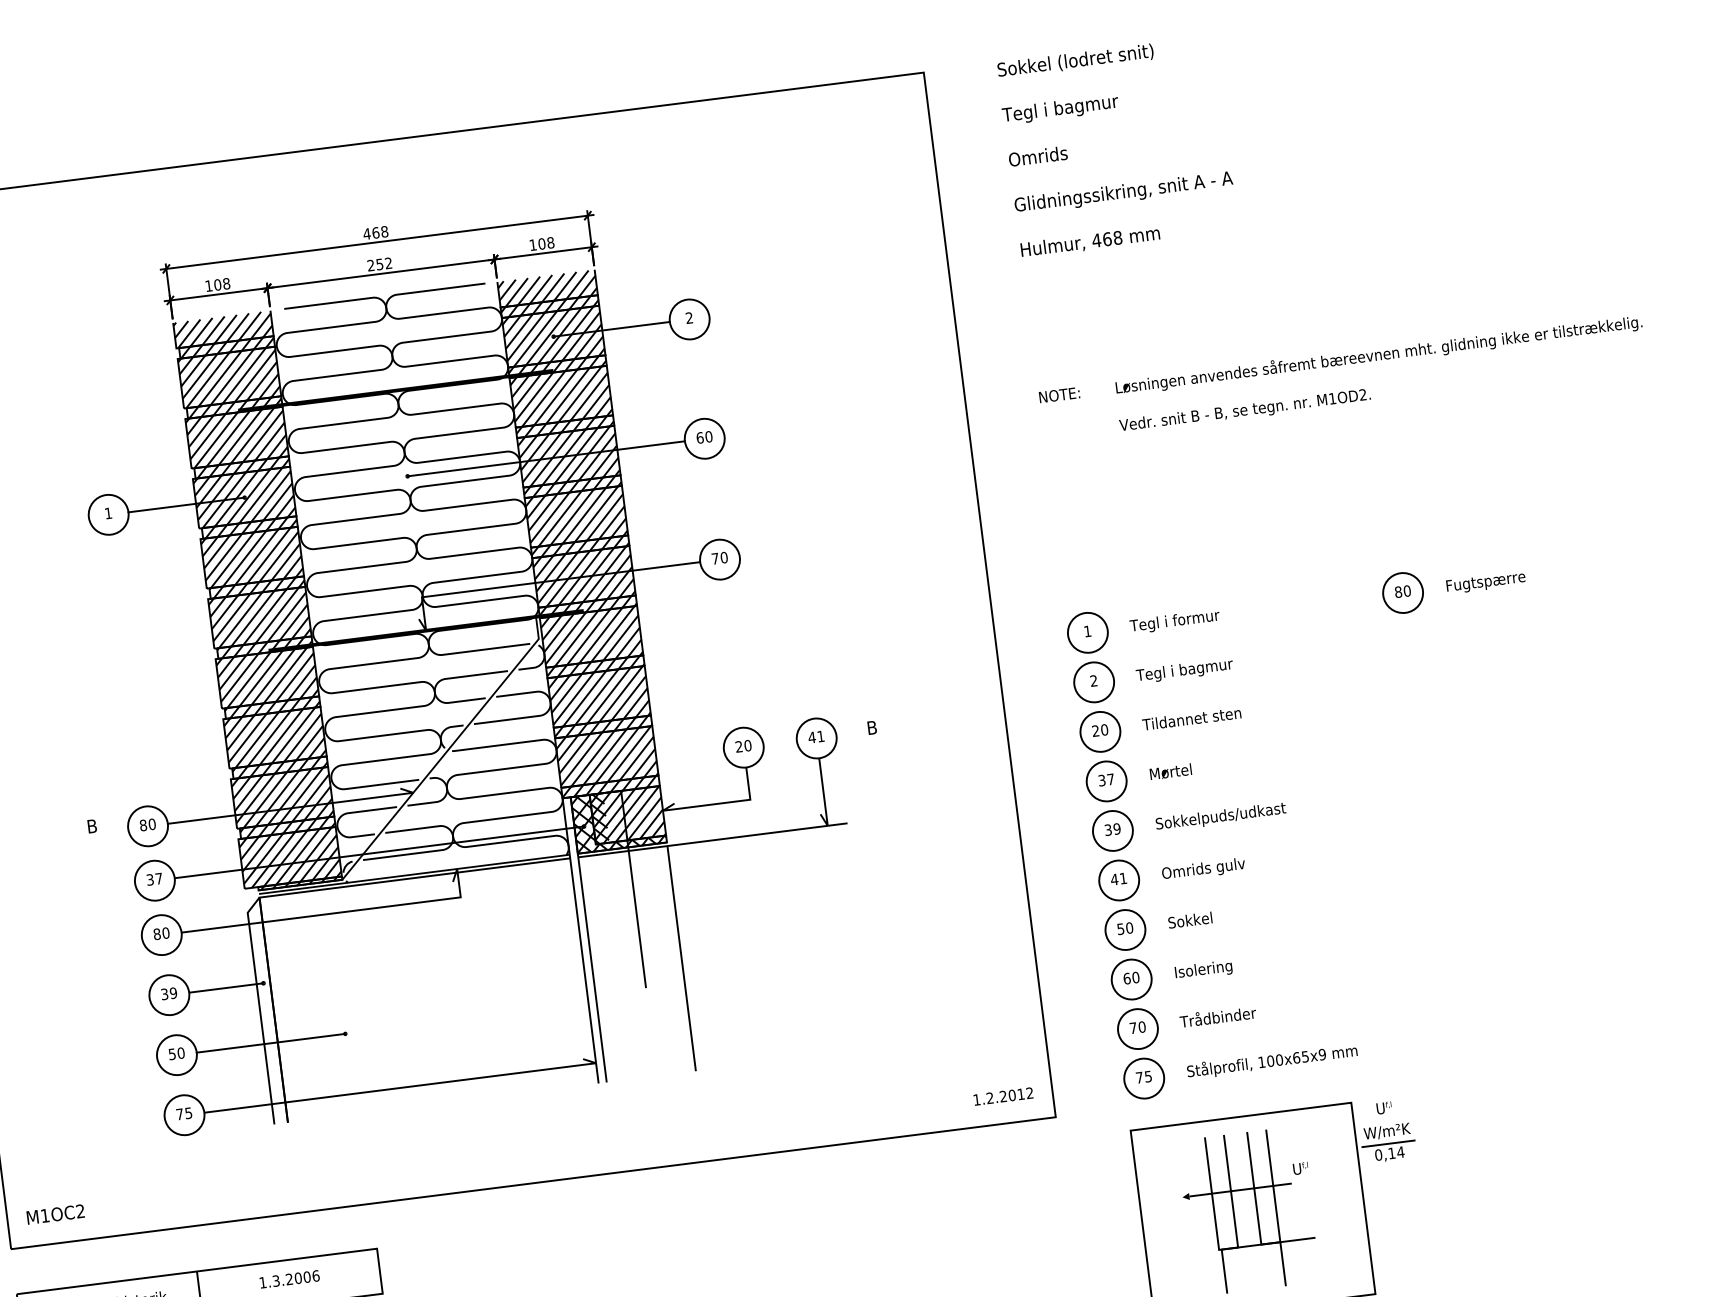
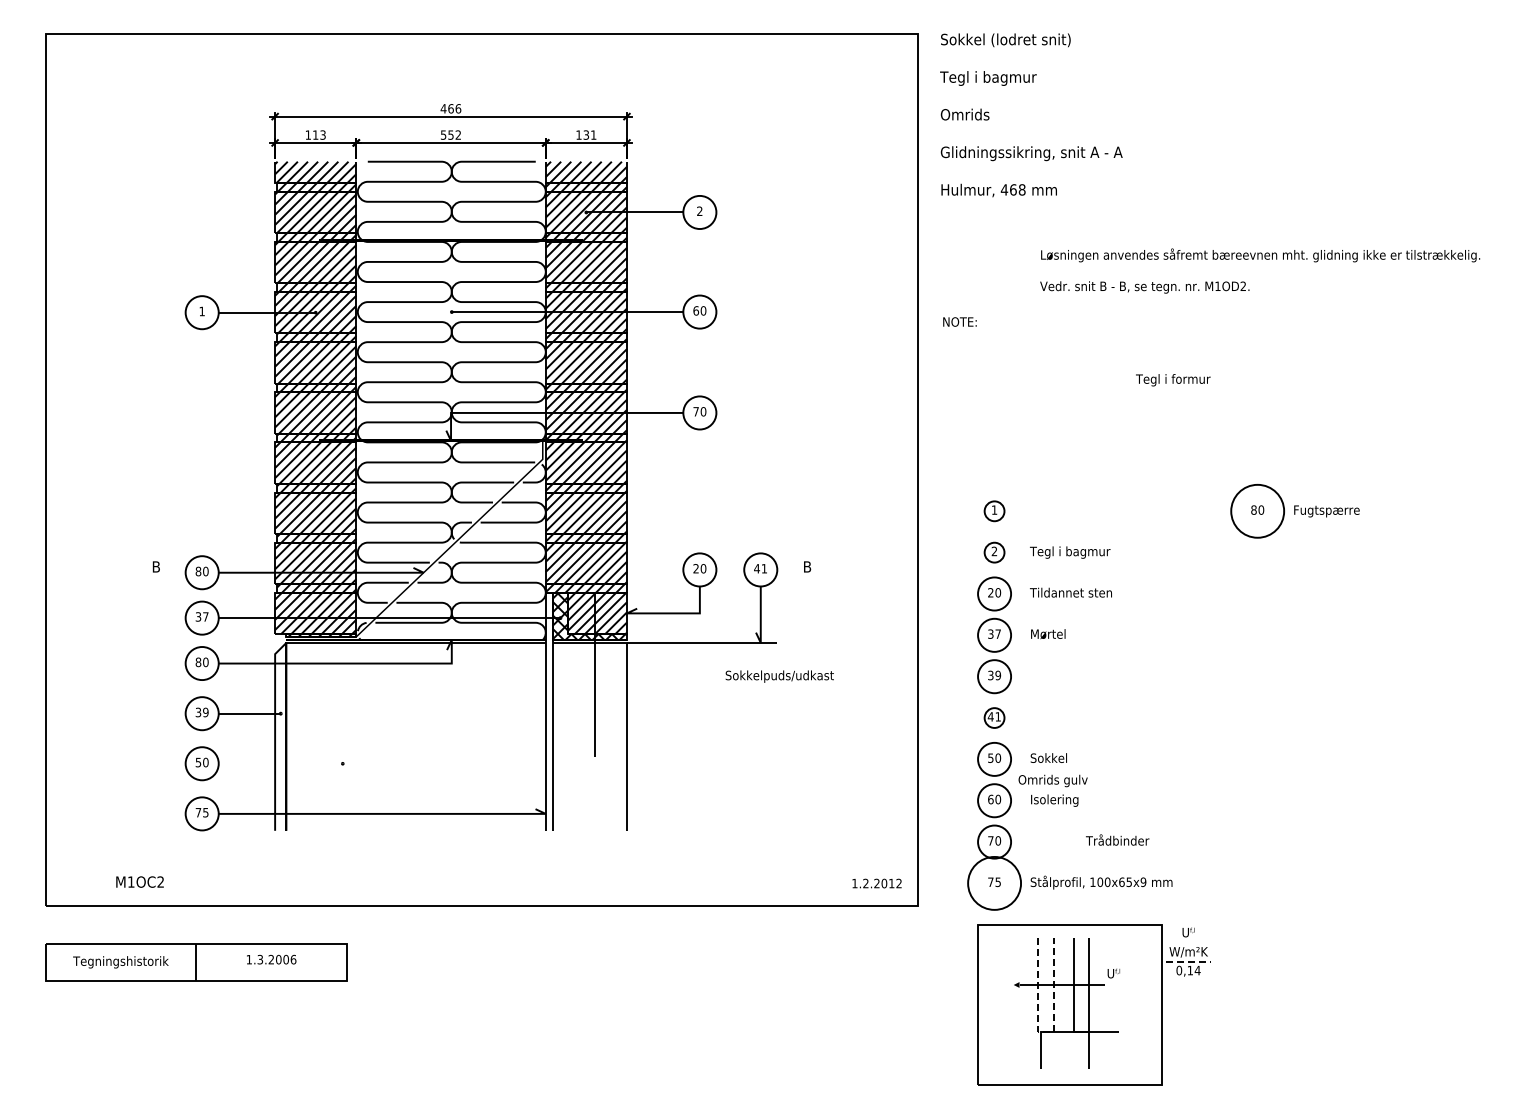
text: (1117, 147) -> (1031, 115), moved
text: (384, 231) -> (458, 108), 468 -> 466
text: (545, 242) -> (589, 134), 108 -> 131
text: (370, 264) -> (443, 134), 252 -> 552
text: (221, 283) -> (318, 134), 108 -> 113
text: (1381, 373) -> (1260, 270), moved
text: (1058, 394) -> (959, 321), moved
circle: (1402, 592) -> (1257, 510), size x1.6
text: (1175, 622) -> (1173, 380), moved
circle: (1087, 631) -> (994, 510), size x0.6
circle: (1094, 682) -> (994, 552), size x0.6
text: (1220, 817) -> (779, 676), moved
hatch: (598, 818) -> (573, 613), removed
text: (1202, 869) -> (1052, 780), moved
circle: (1119, 879) -> (994, 717), size x0.6
text: (1217, 1015) -> (1117, 839), moved
line: (270, 1043) -> (280, 763), removed
circle: (1143, 1077) -> (994, 882), size x1.6
line: (1388, 1143) -> (1188, 962), solid -> dashed
text: (54, 1213) -> (139, 881), moved
line: (1228, 1248) -> (1046, 1031), solid -> dashed

